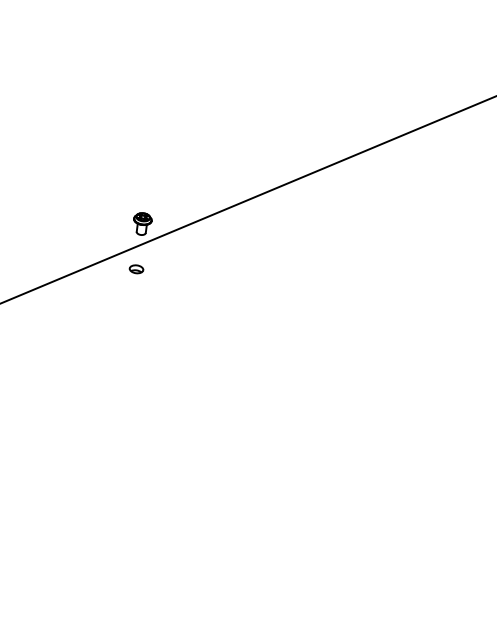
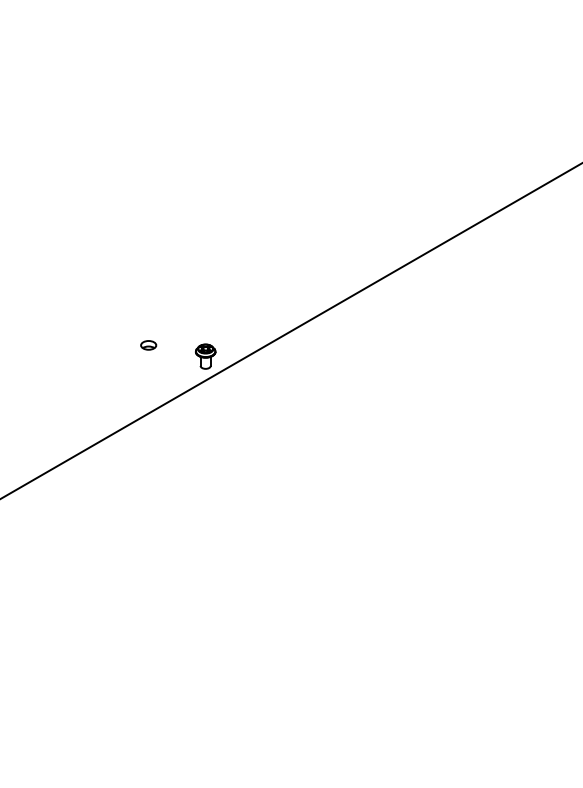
part: (136, 269) -> (148, 345), moved

